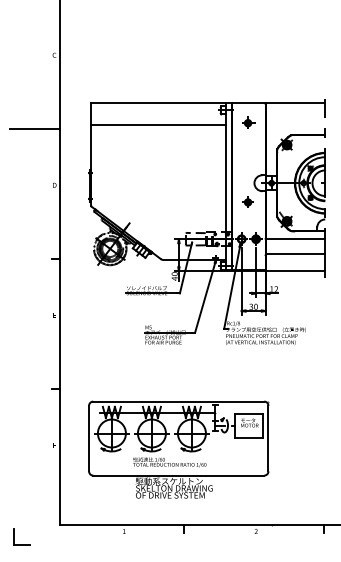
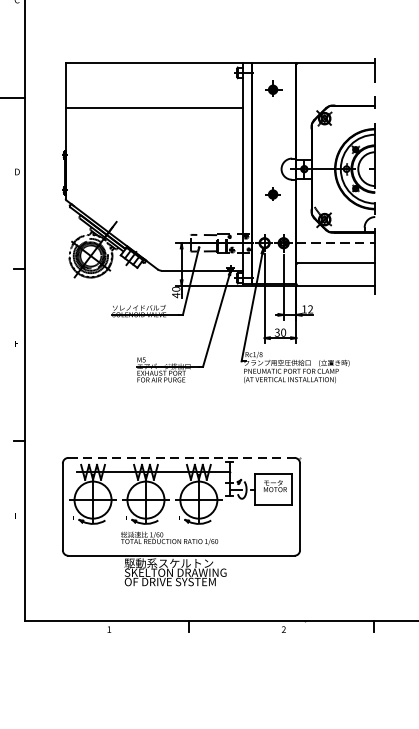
line: (158, 124) -> (154, 107), moved
line: (295, 239) -> (335, 243), solid -> dashed
line: (179, 401) -> (182, 457), solid -> dashed

